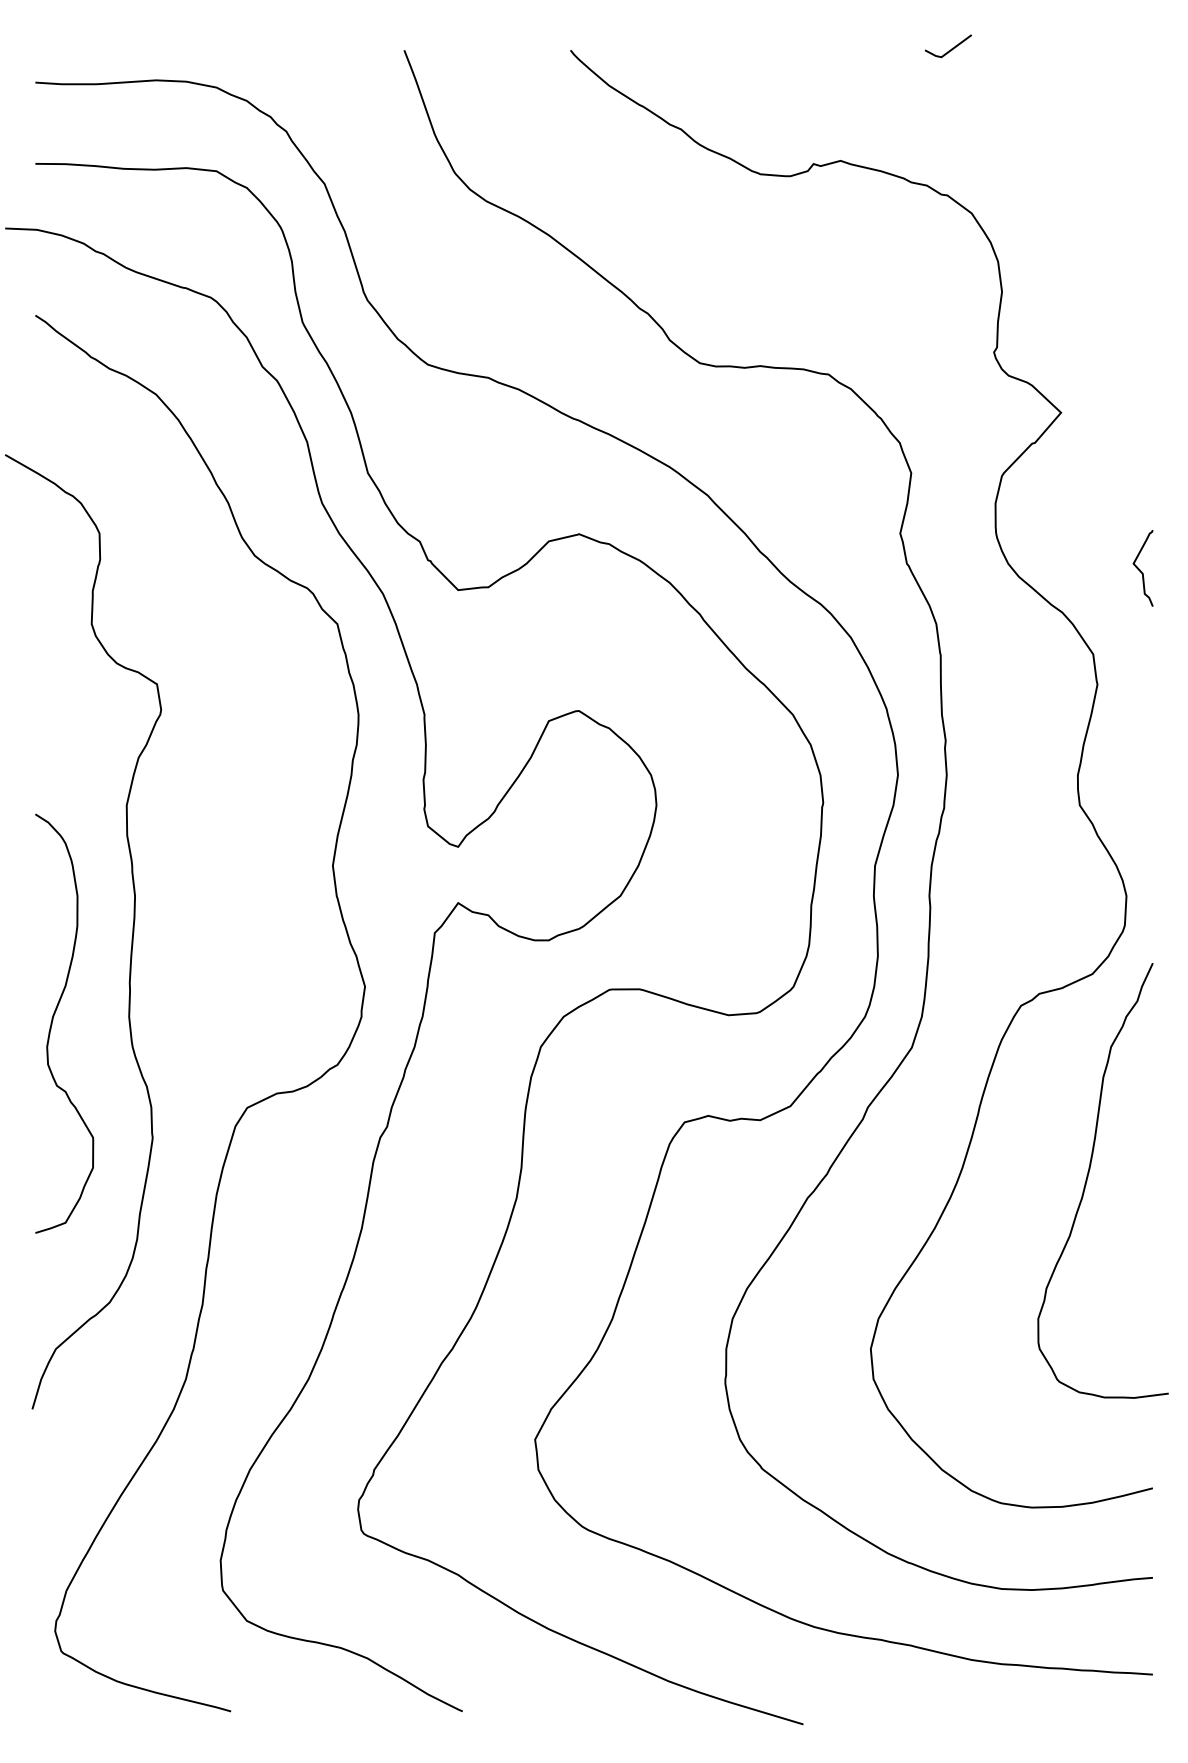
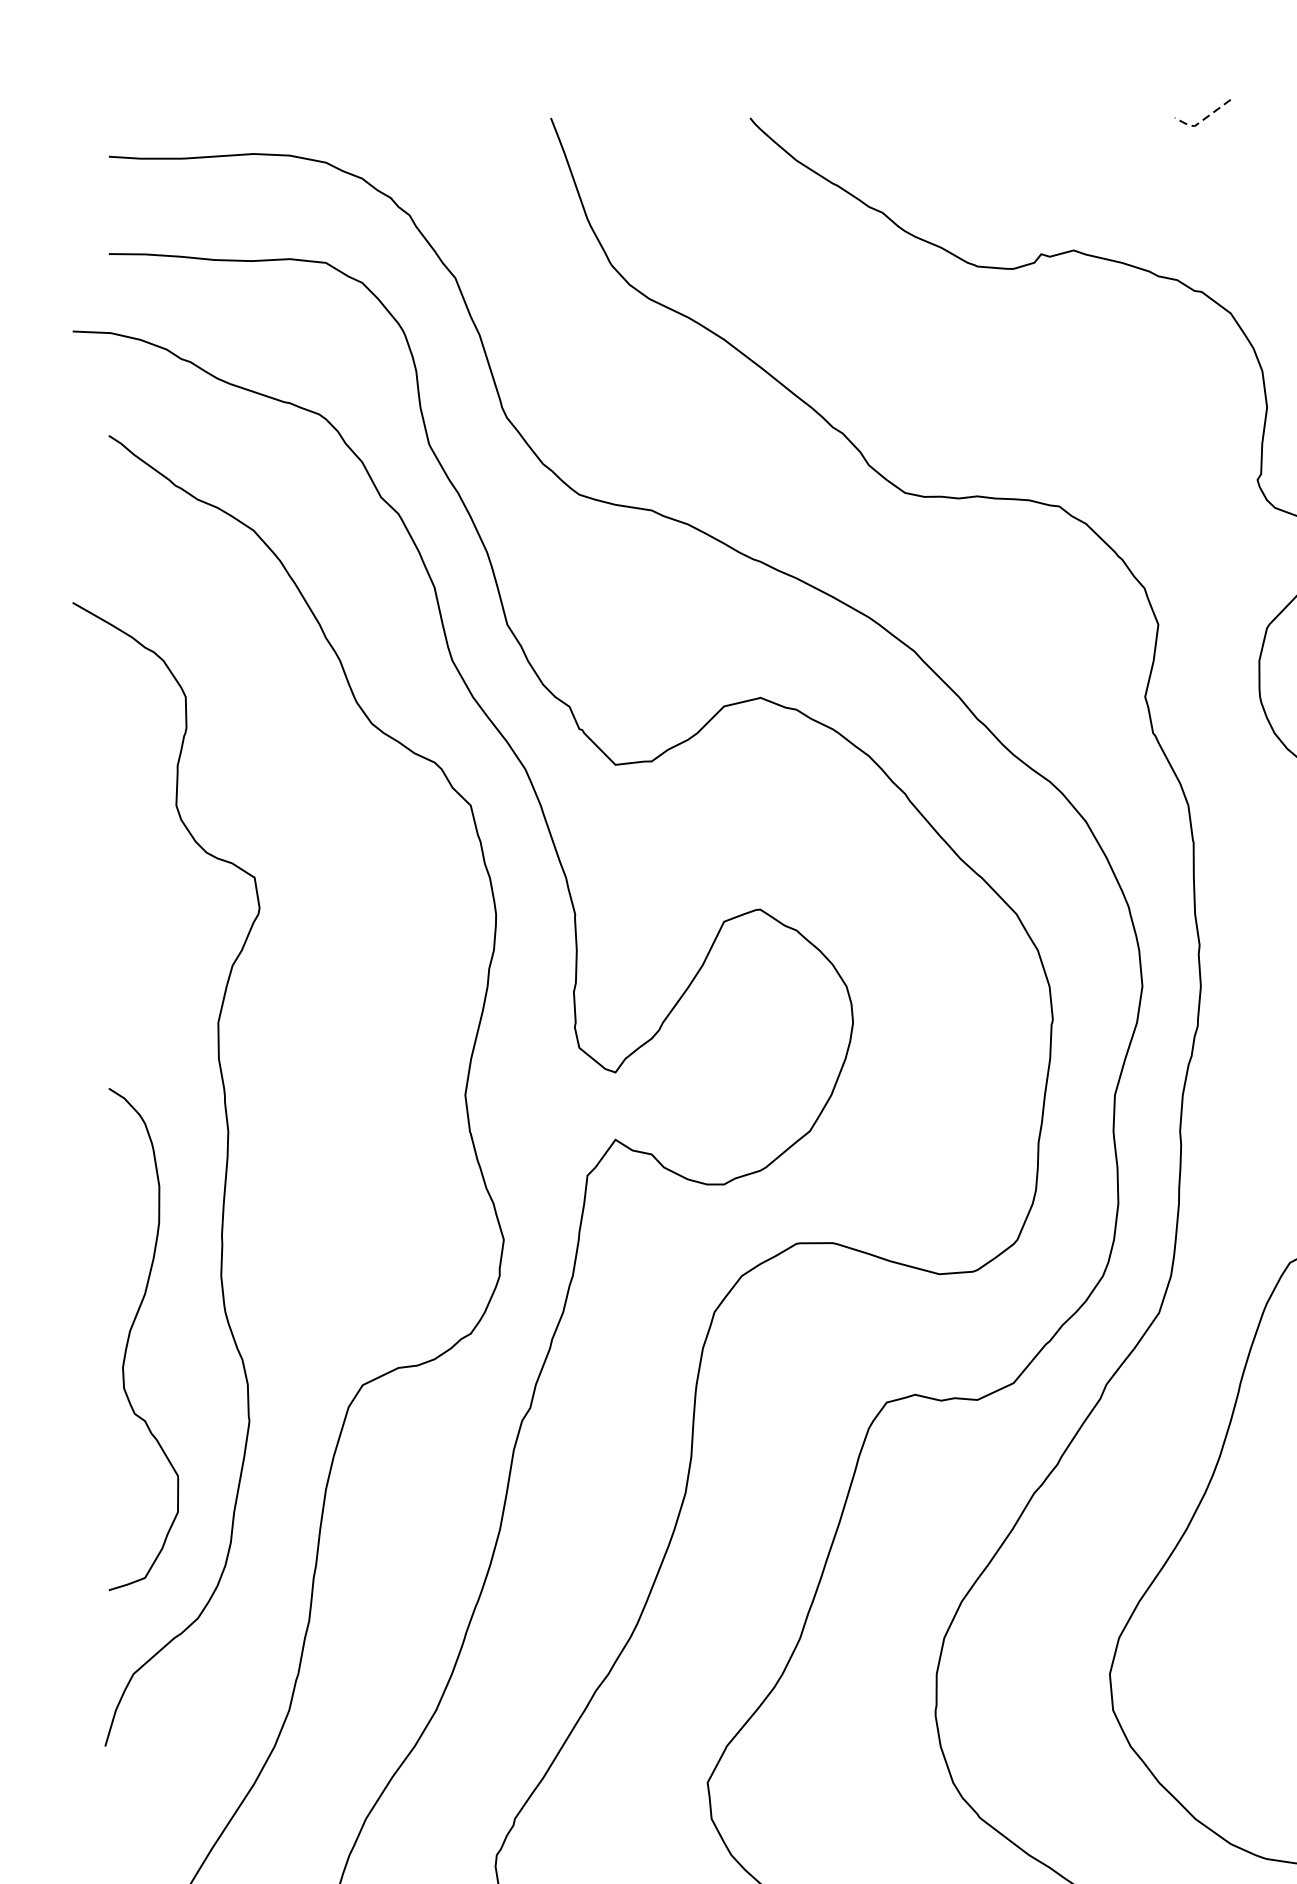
line: (947, 52) -> (1201, 120), solid -> dashed
curve: (53, 1020) -> (130, 1335), moved

